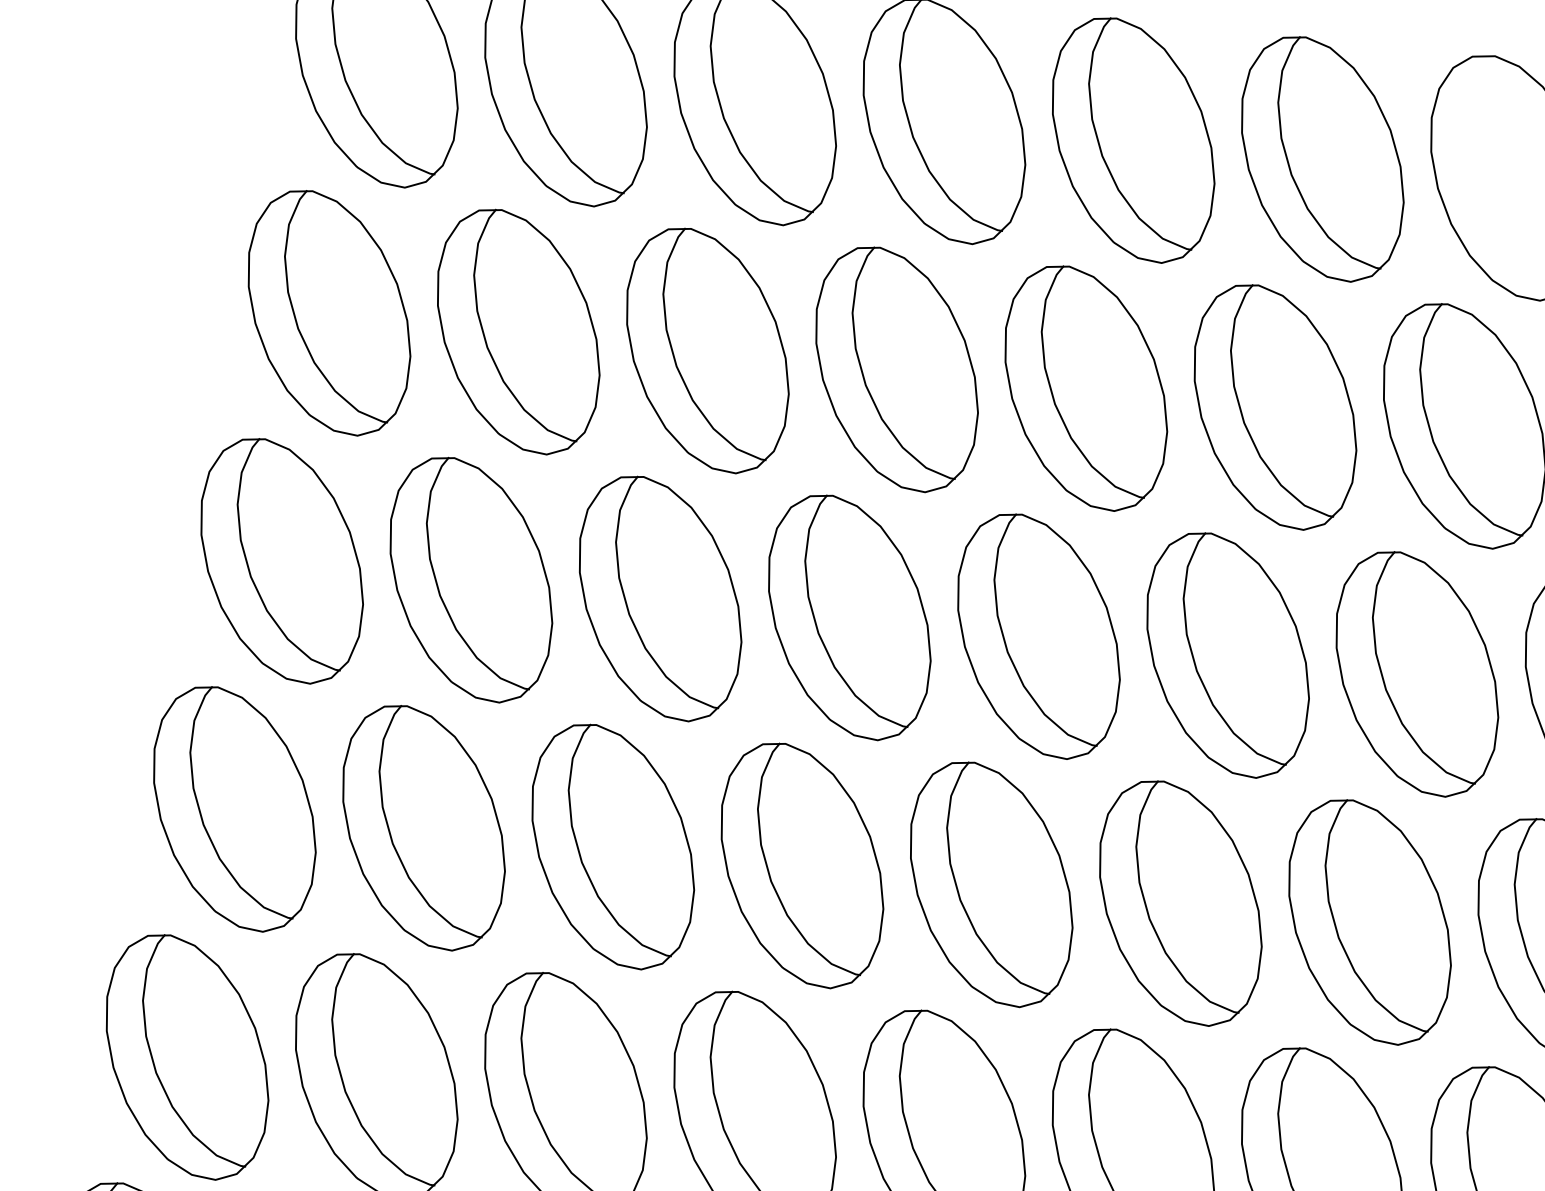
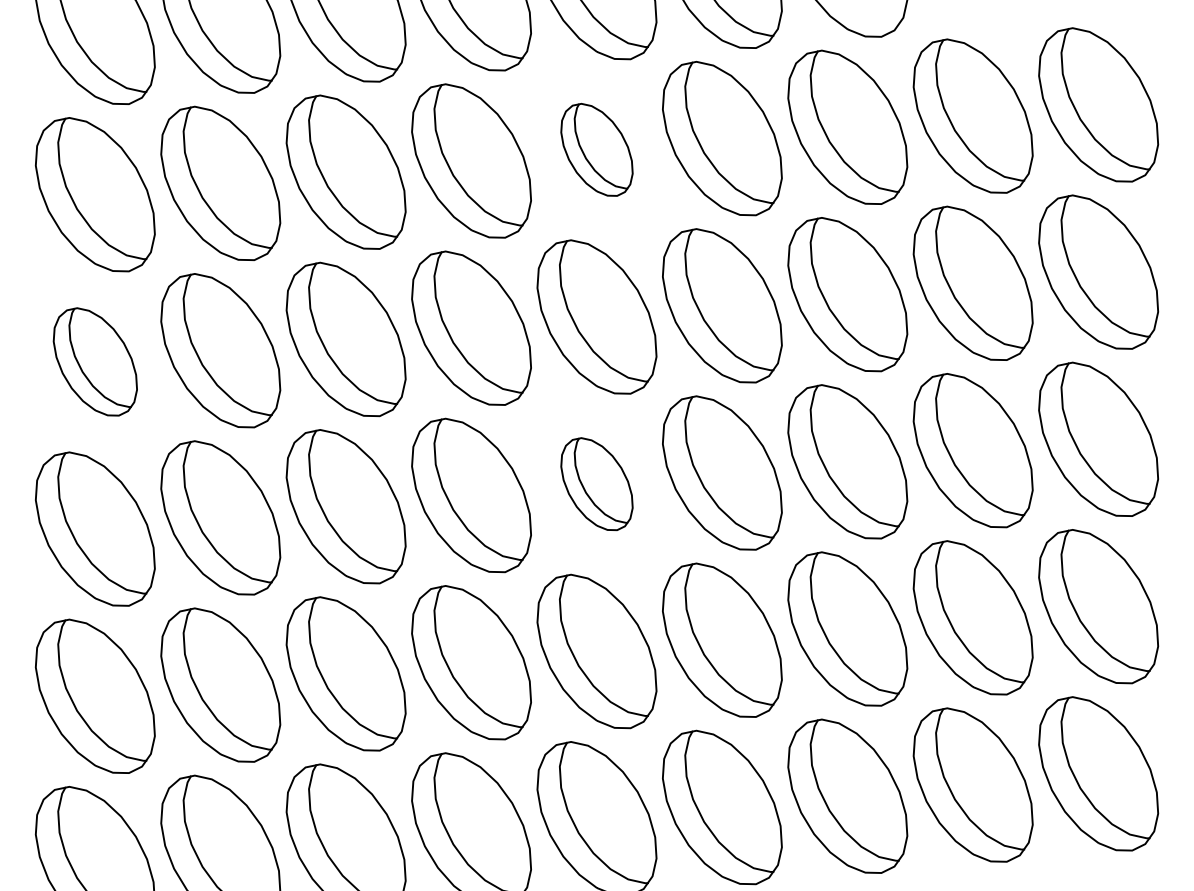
part: (1085, 387) -> (596, 149), size x0.6
part: (282, 559) -> (95, 361), size x0.7
part: (990, 882) -> (596, 483), size x0.6

